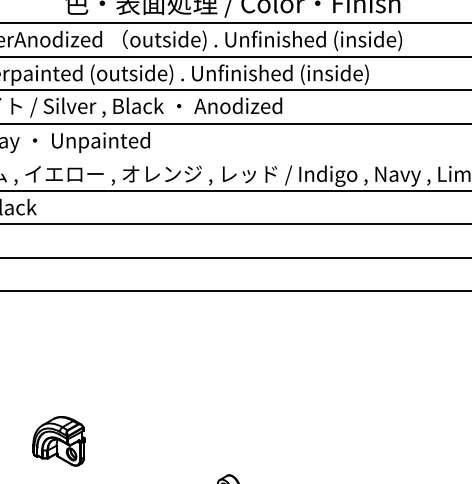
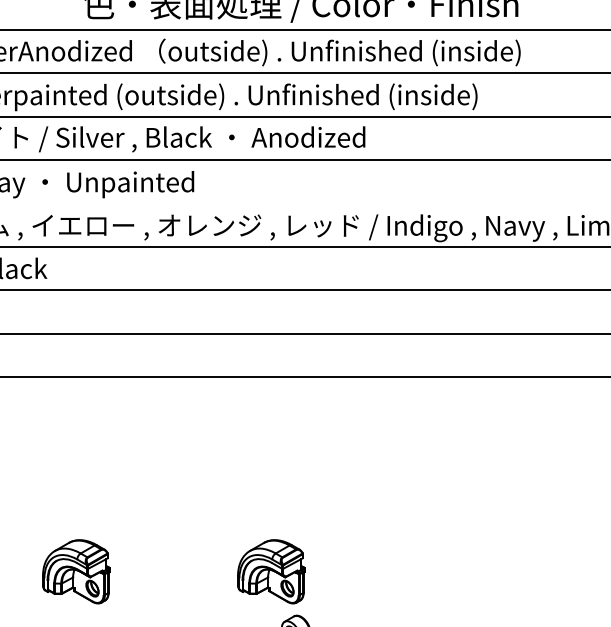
part: (209, 441) -> (271, 571), added

